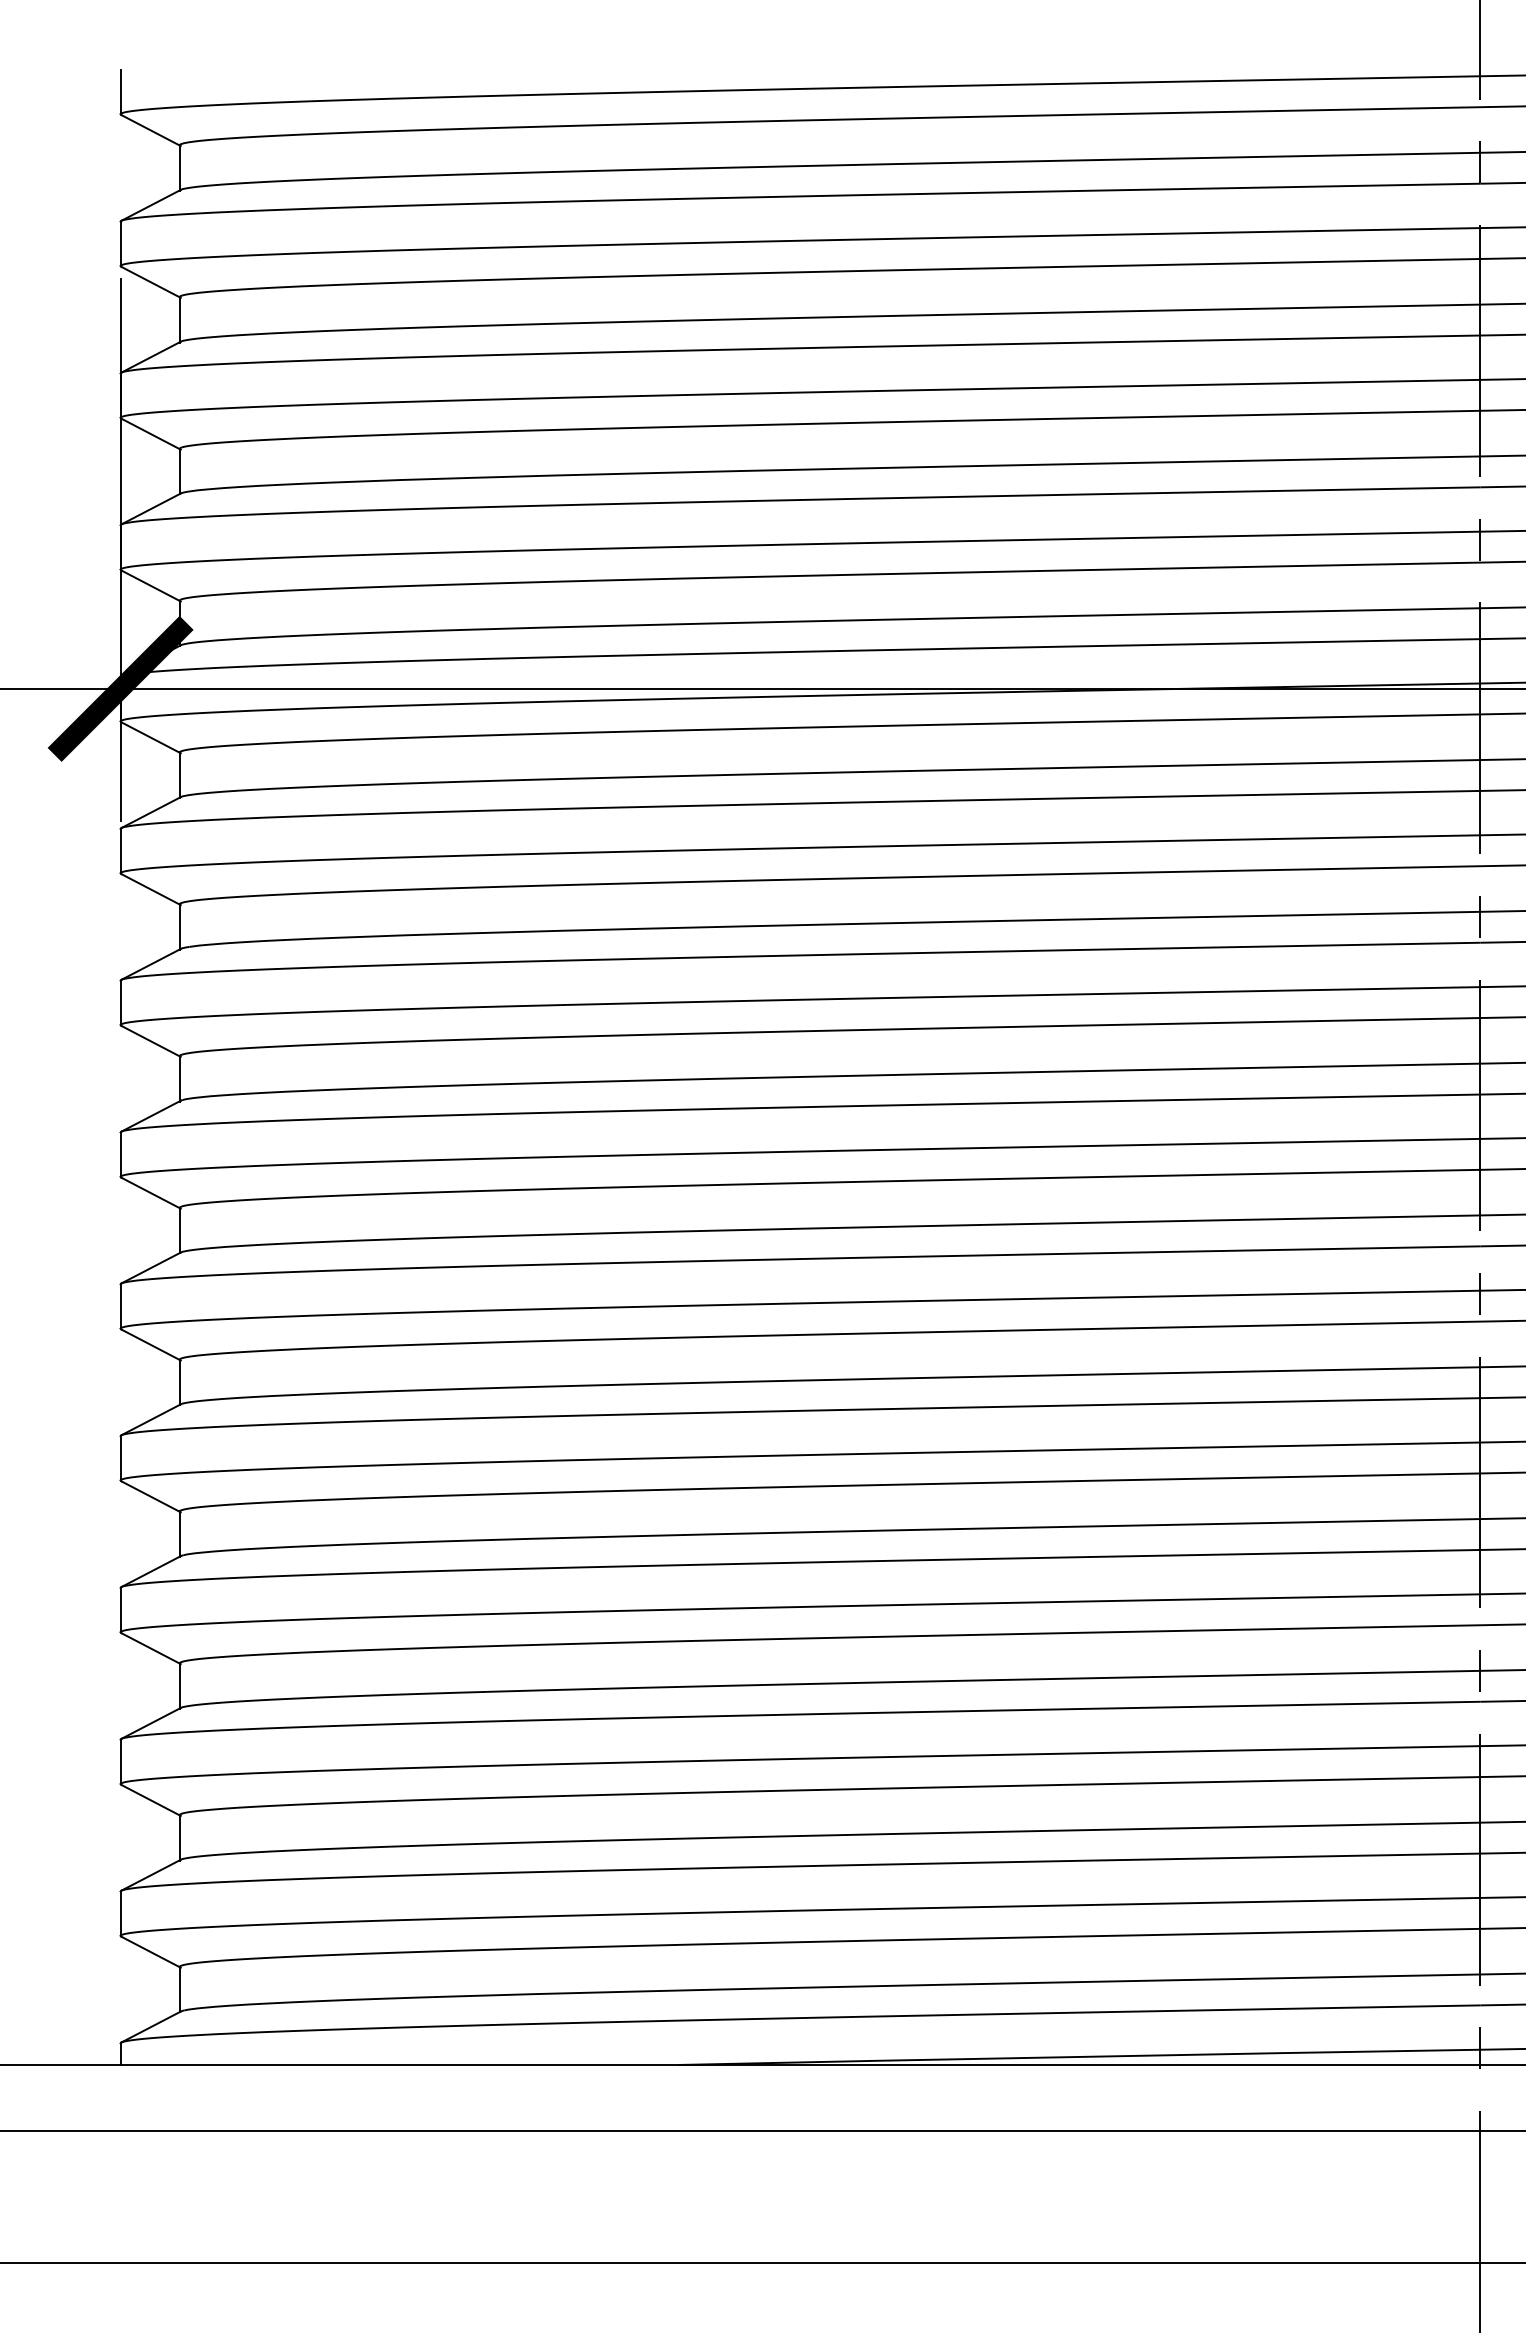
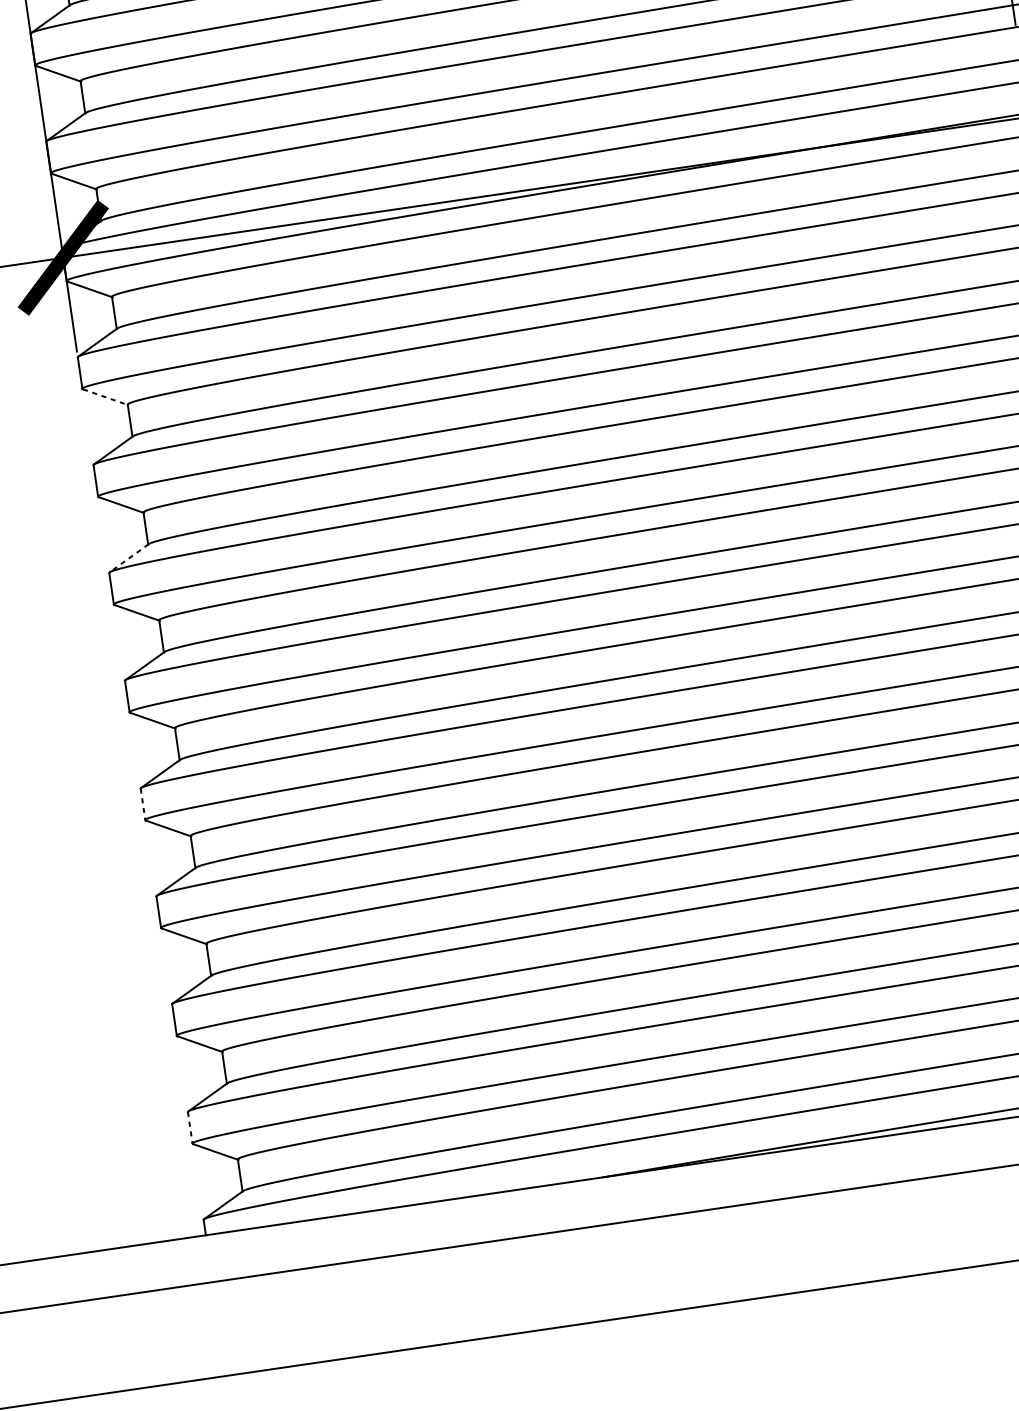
line: (151, 889) -> (106, 397), solid -> dashed
line: (150, 1116) -> (128, 558), solid -> dashed
line: (120, 1458) -> (142, 804), solid -> dashed
line: (120, 1914) -> (190, 1128), solid -> dashed

